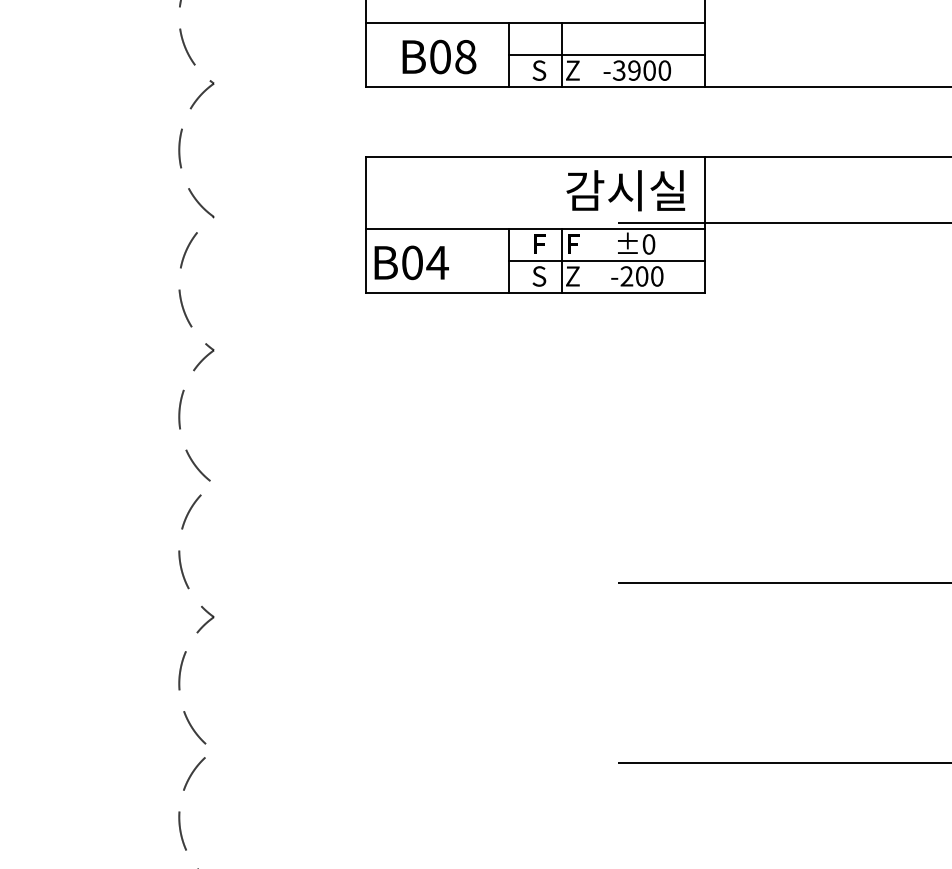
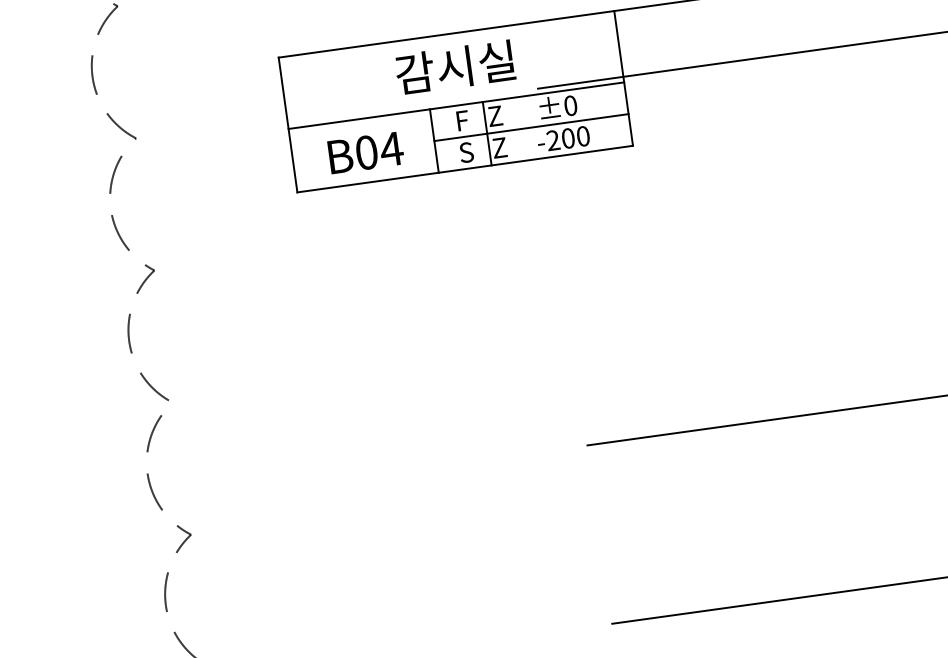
text: (625, 190) -> (454, 67), moved
text: (572, 244) -> (495, 116), F -> Z
text: (411, 262) -> (365, 152), moved

